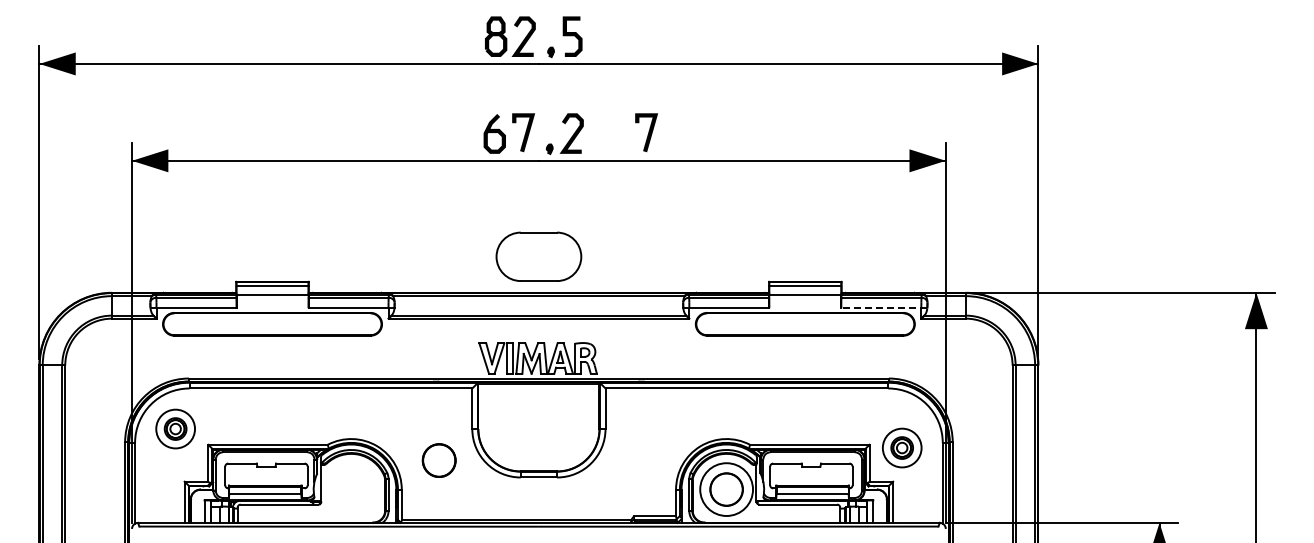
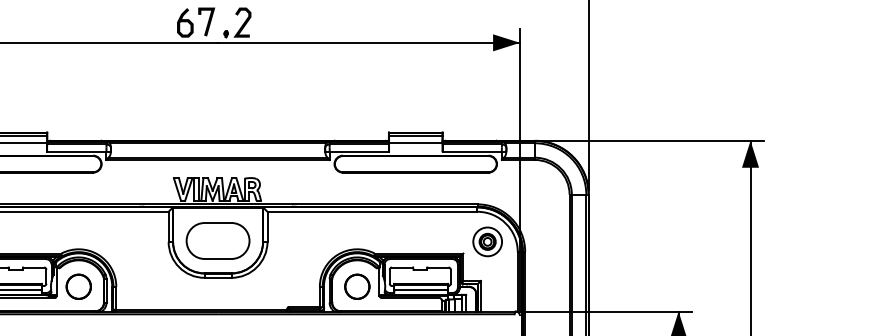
line: (648, 132) -> (299, 21), removed
part: (538, 256) -> (217, 240), moved
line: (884, 308) -> (474, 152), dashed -> solid
part: (902, 447) -> (487, 241), moved
part: (438, 460) -> (78, 286), moved
circle: (726, 489) -> (357, 286), size x0.62

